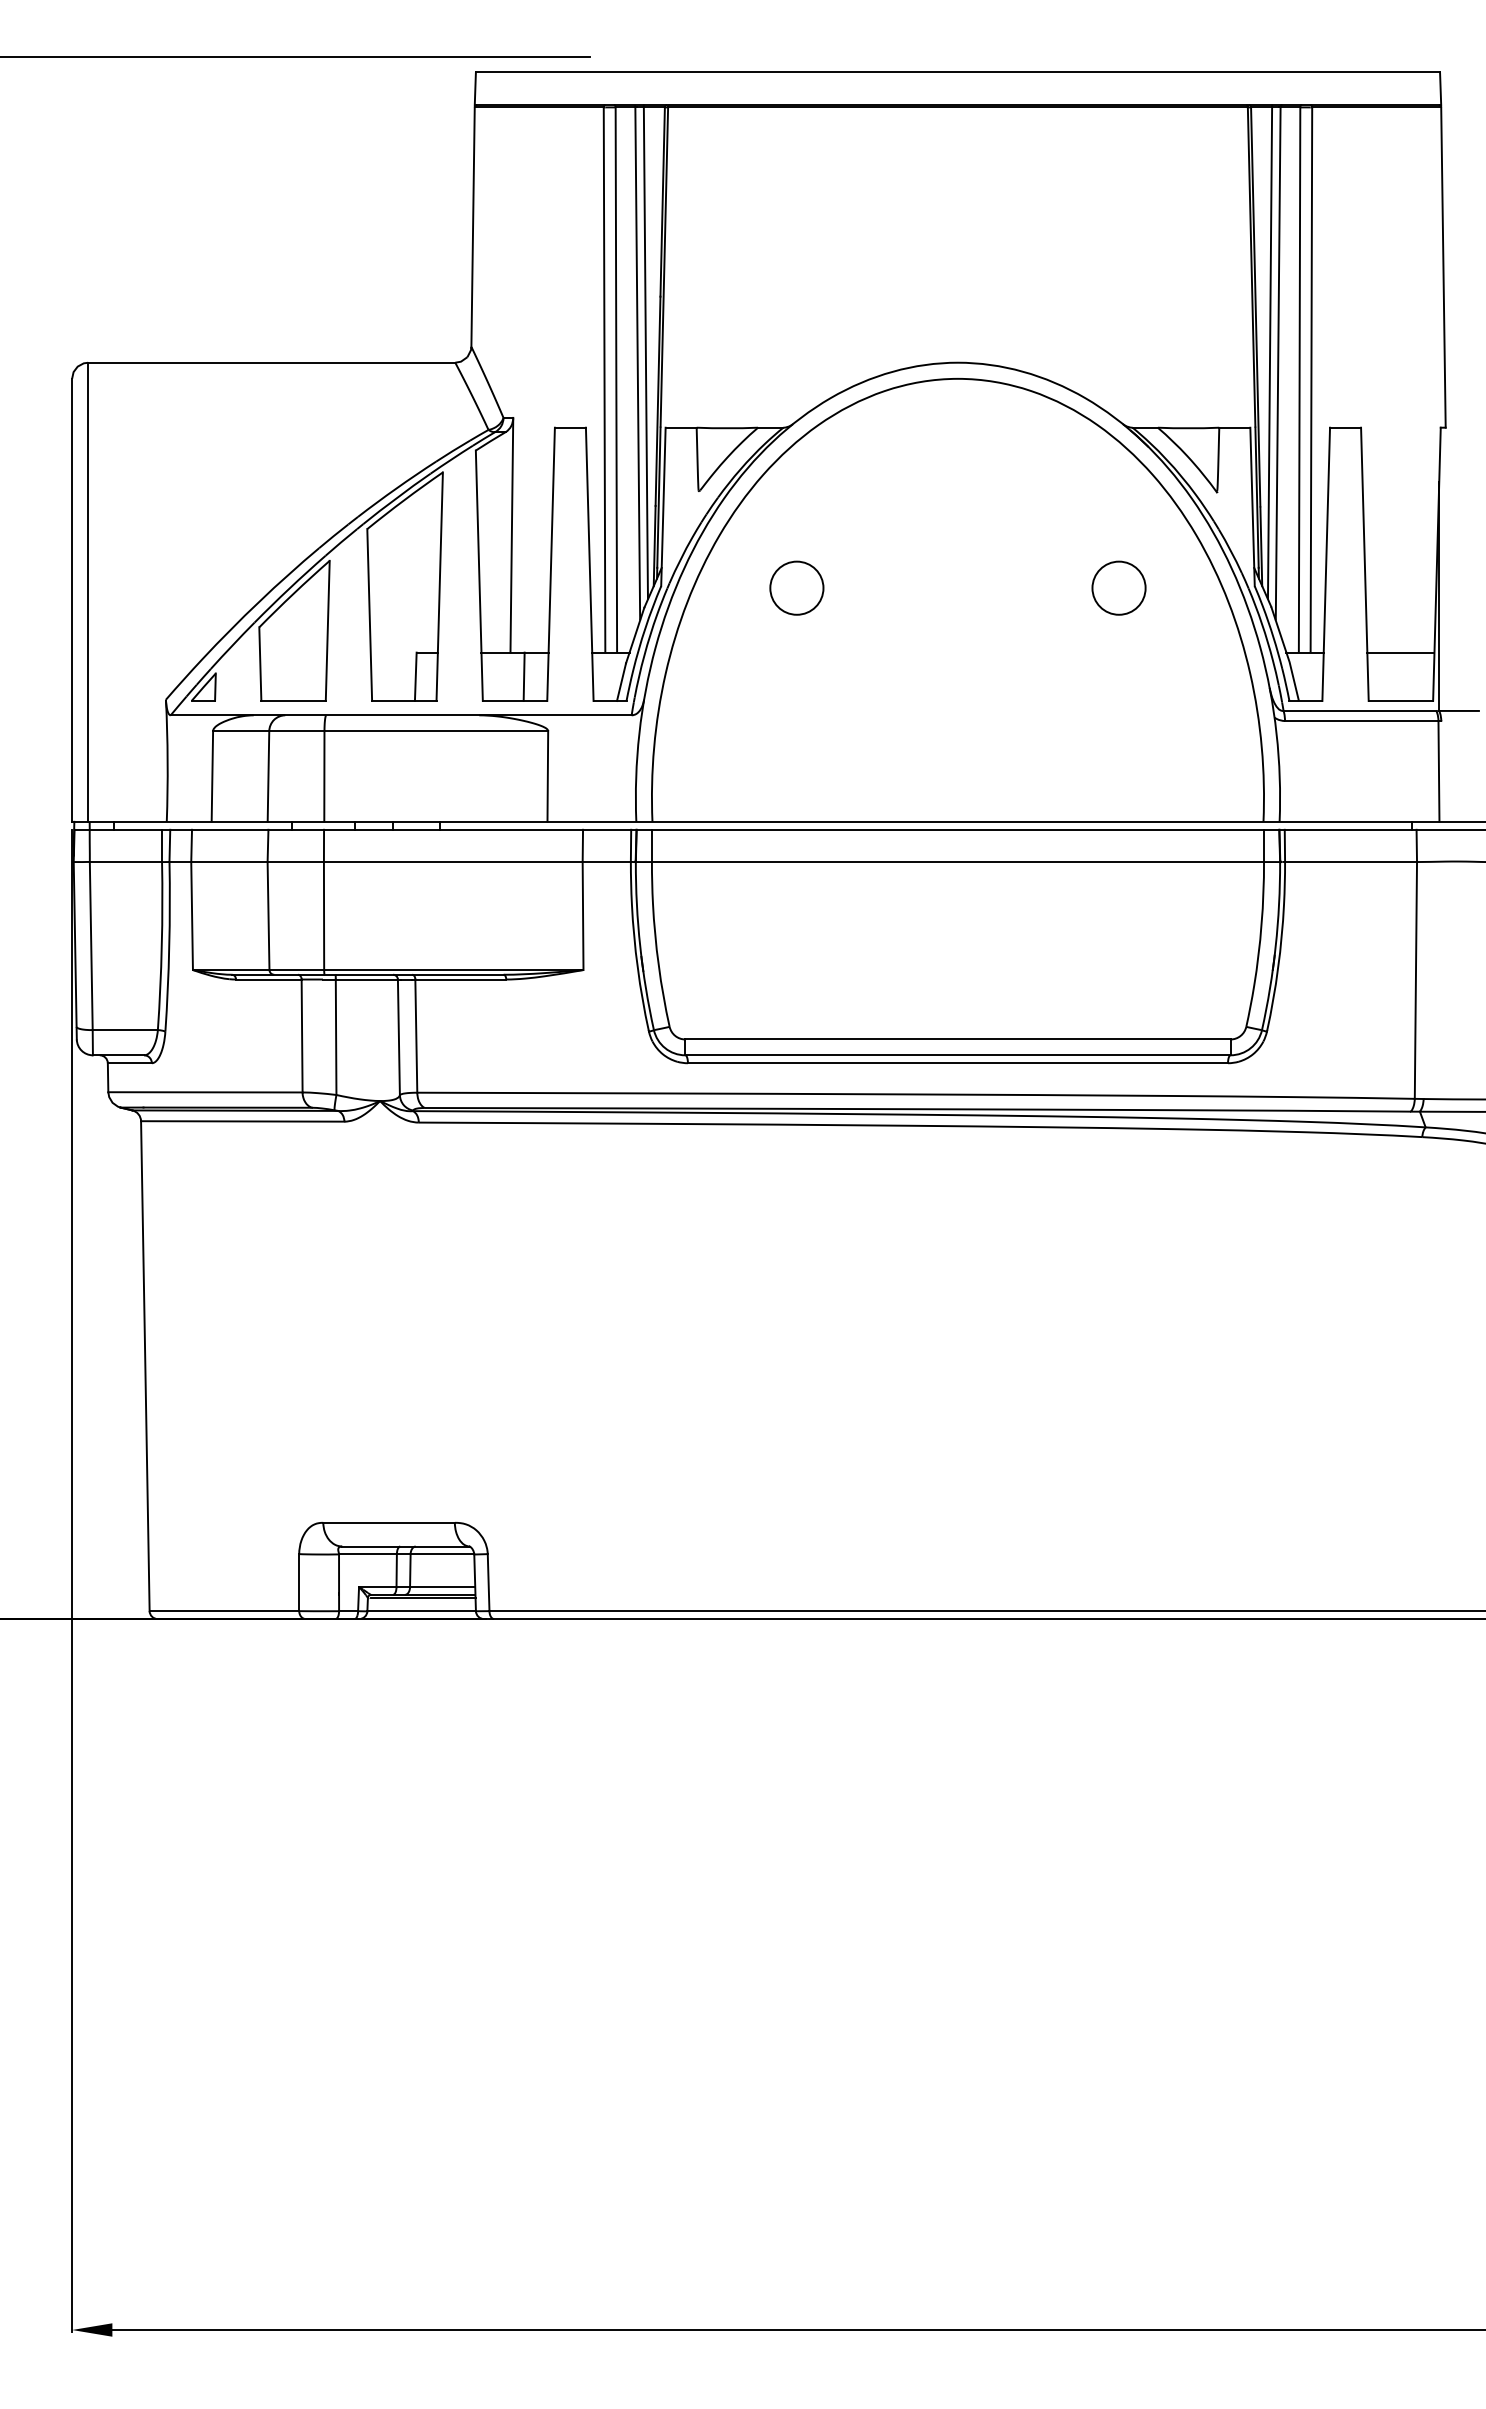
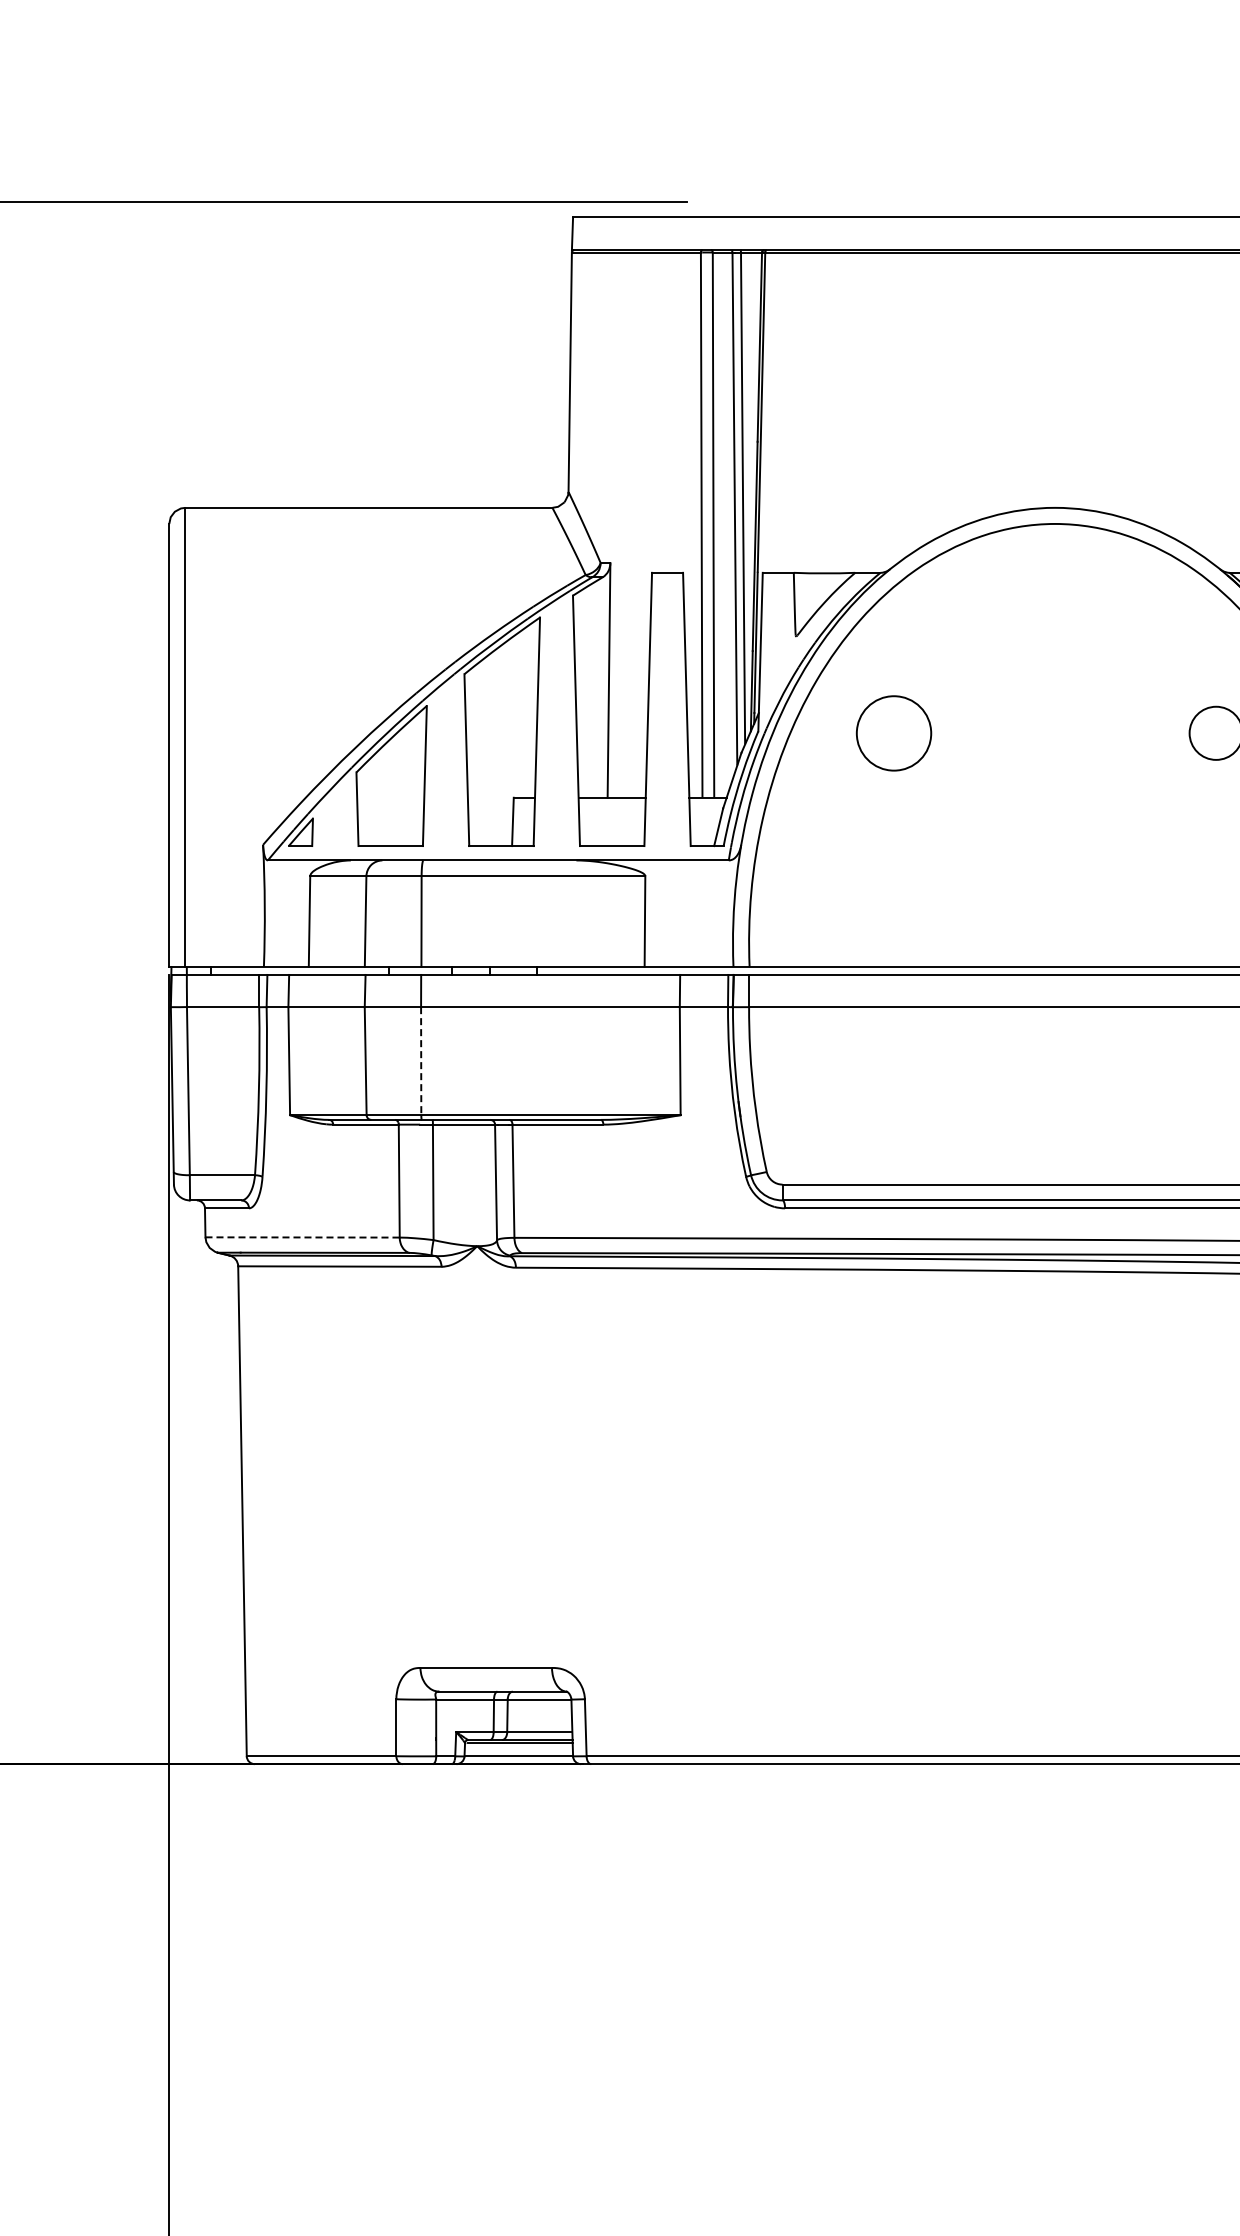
circle: (796, 587) -> (893, 732), size x1.4
line: (523, 676) -> (620, 821), removed
line: (324, 916) -> (421, 1061), solid -> dashed
line: (205, 1092) -> (302, 1237), solid -> dashed

